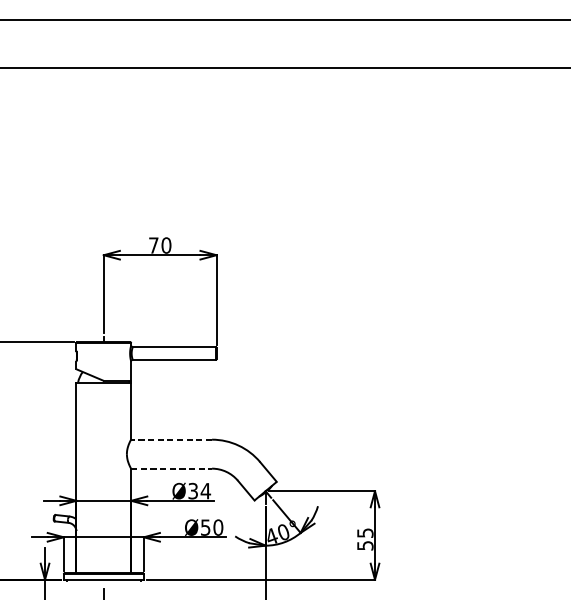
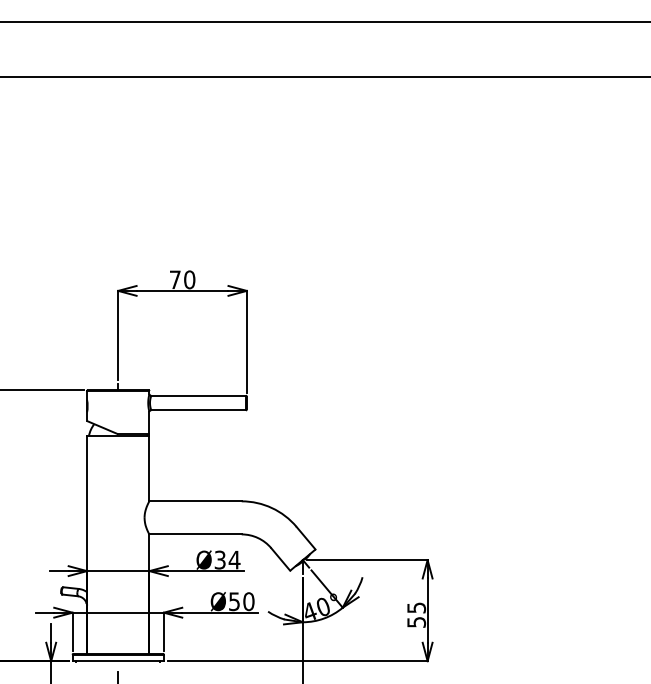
line: (171, 439) -> (195, 501), dashed -> solid
line: (172, 468) -> (196, 534), dashed -> solid

